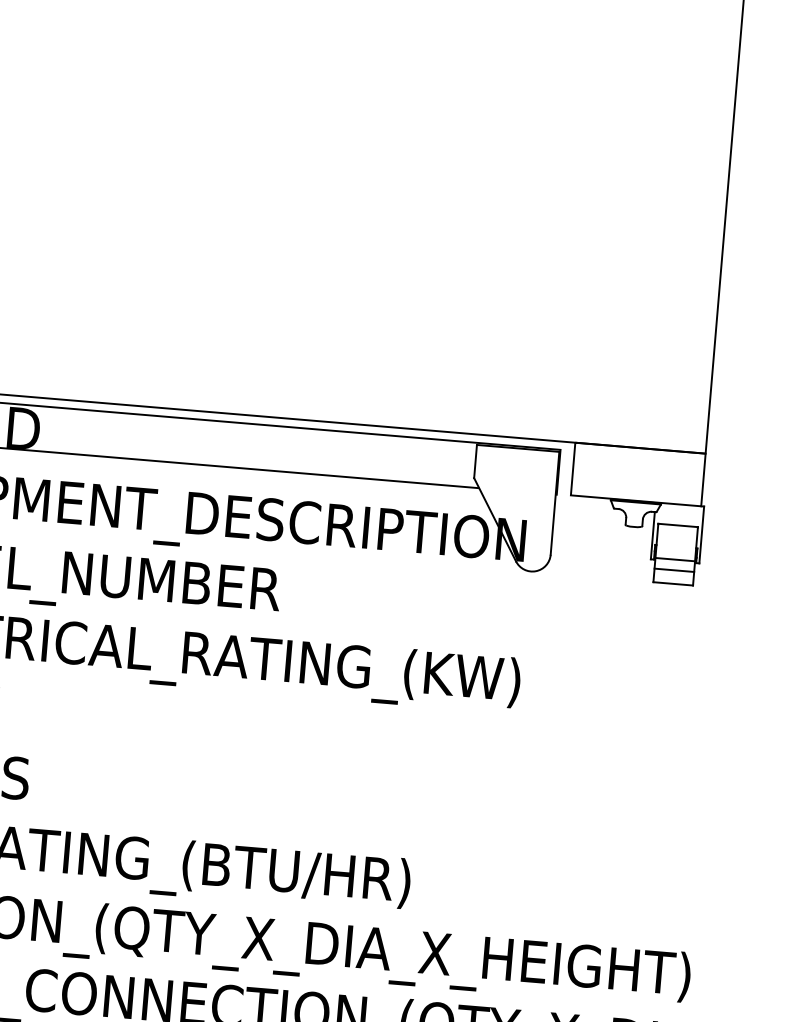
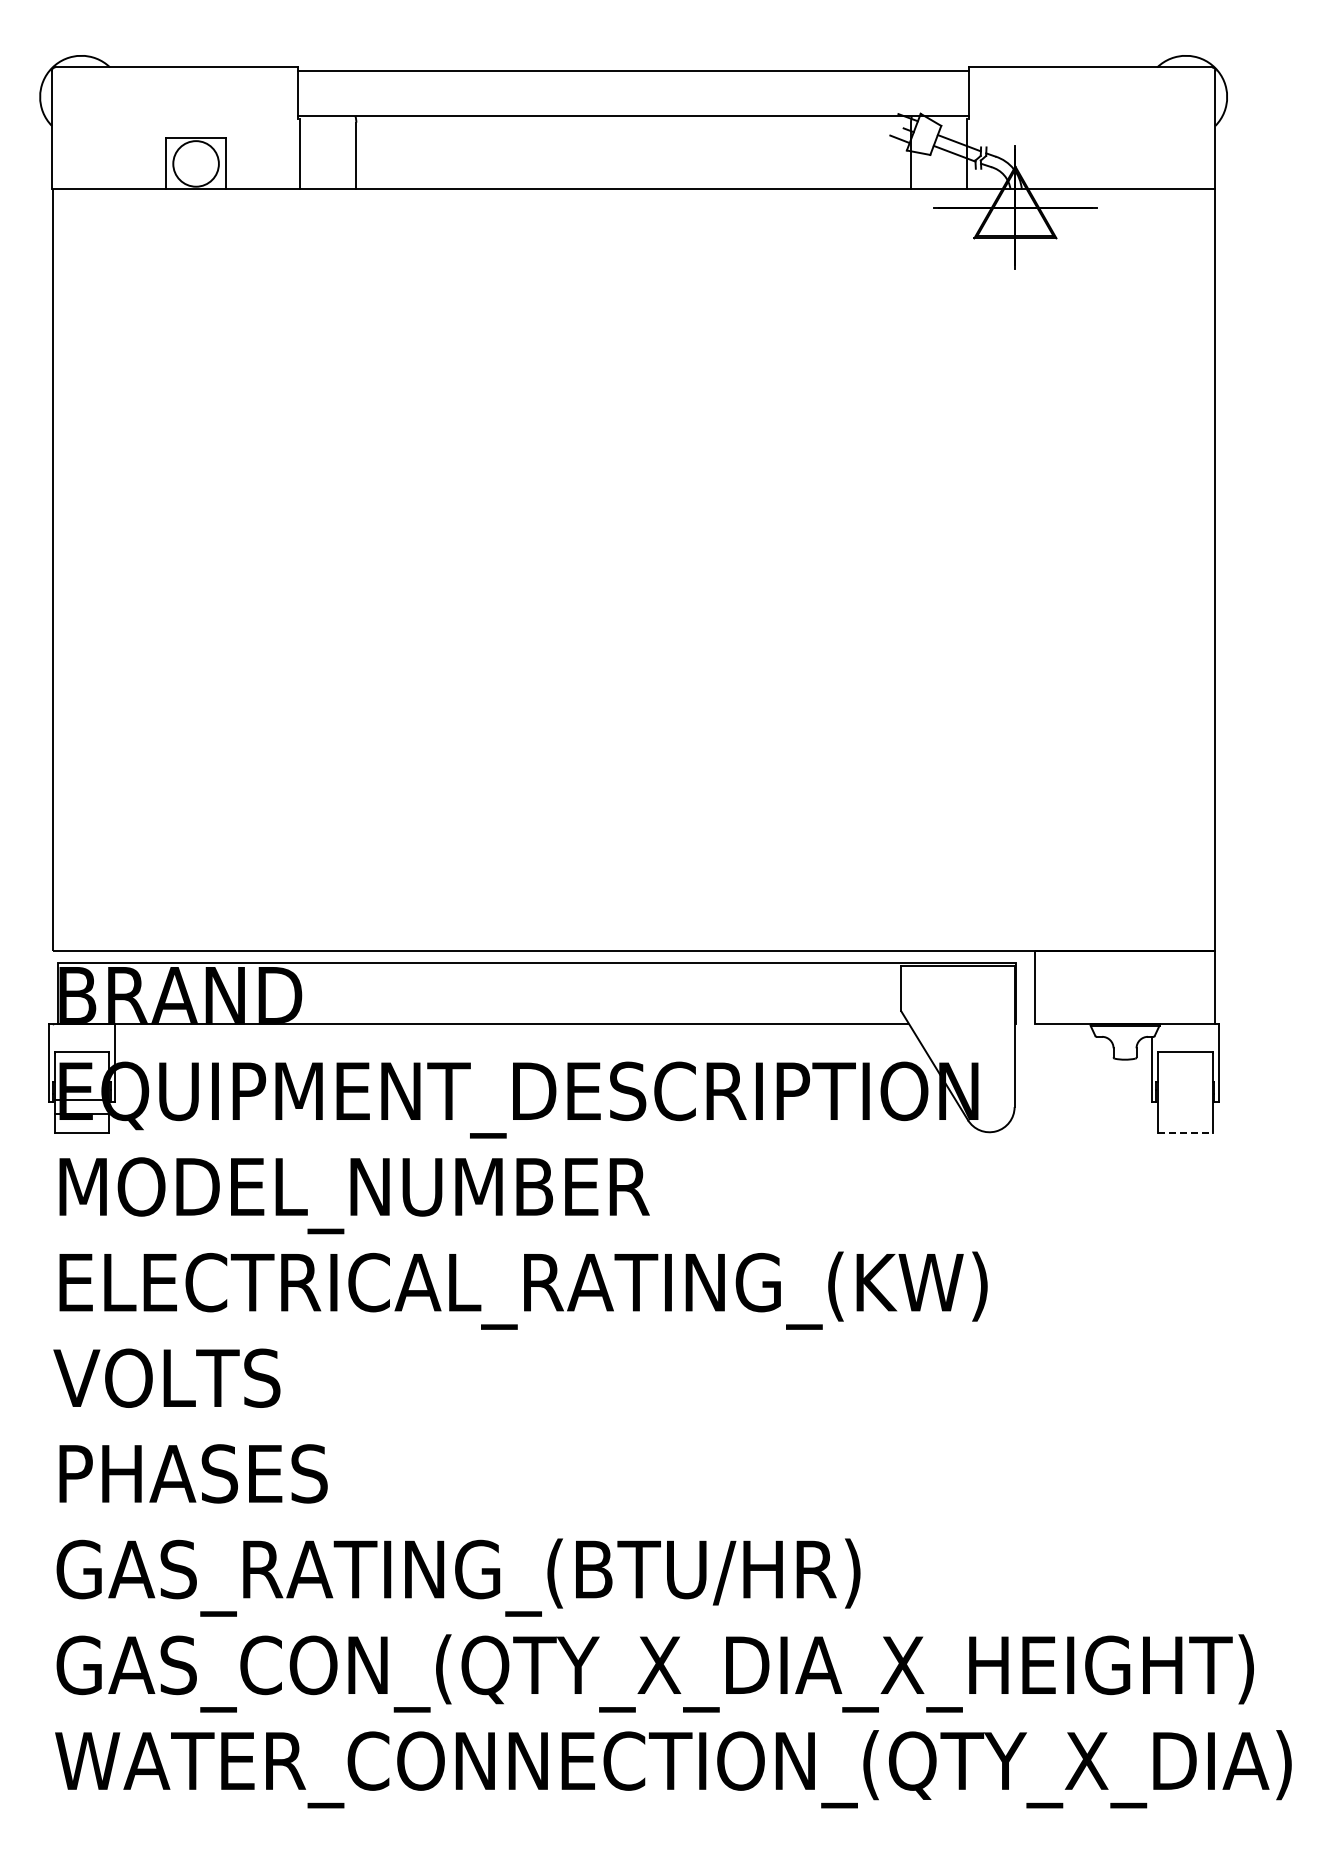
line: (675, 559) -> (1185, 1099), removed
line: (674, 570) -> (1185, 1114), removed
line: (673, 583) -> (1185, 1132), solid -> dashed

